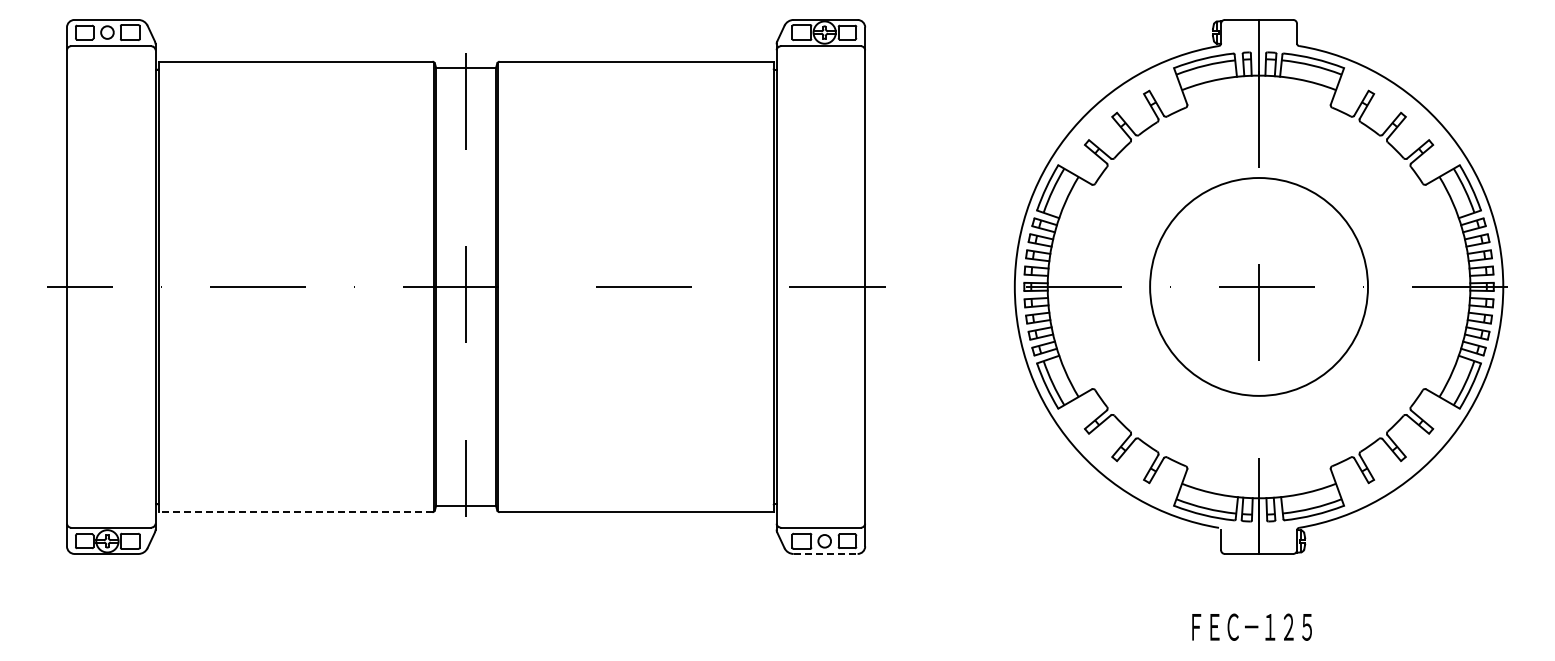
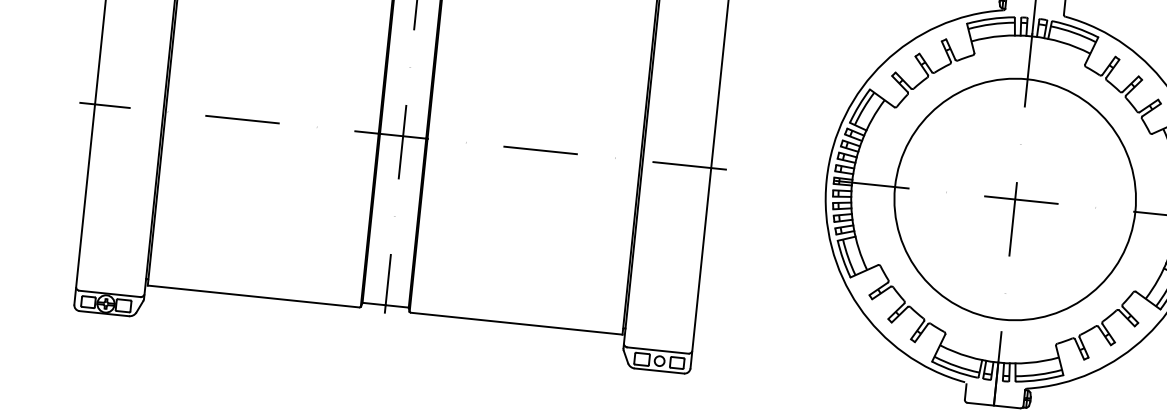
circle: (1258, 286) -> (1014, 199), size x1.43
line: (295, 512) -> (253, 296), dashed -> solid
line: (825, 553) -> (659, 370), dashed -> solid

